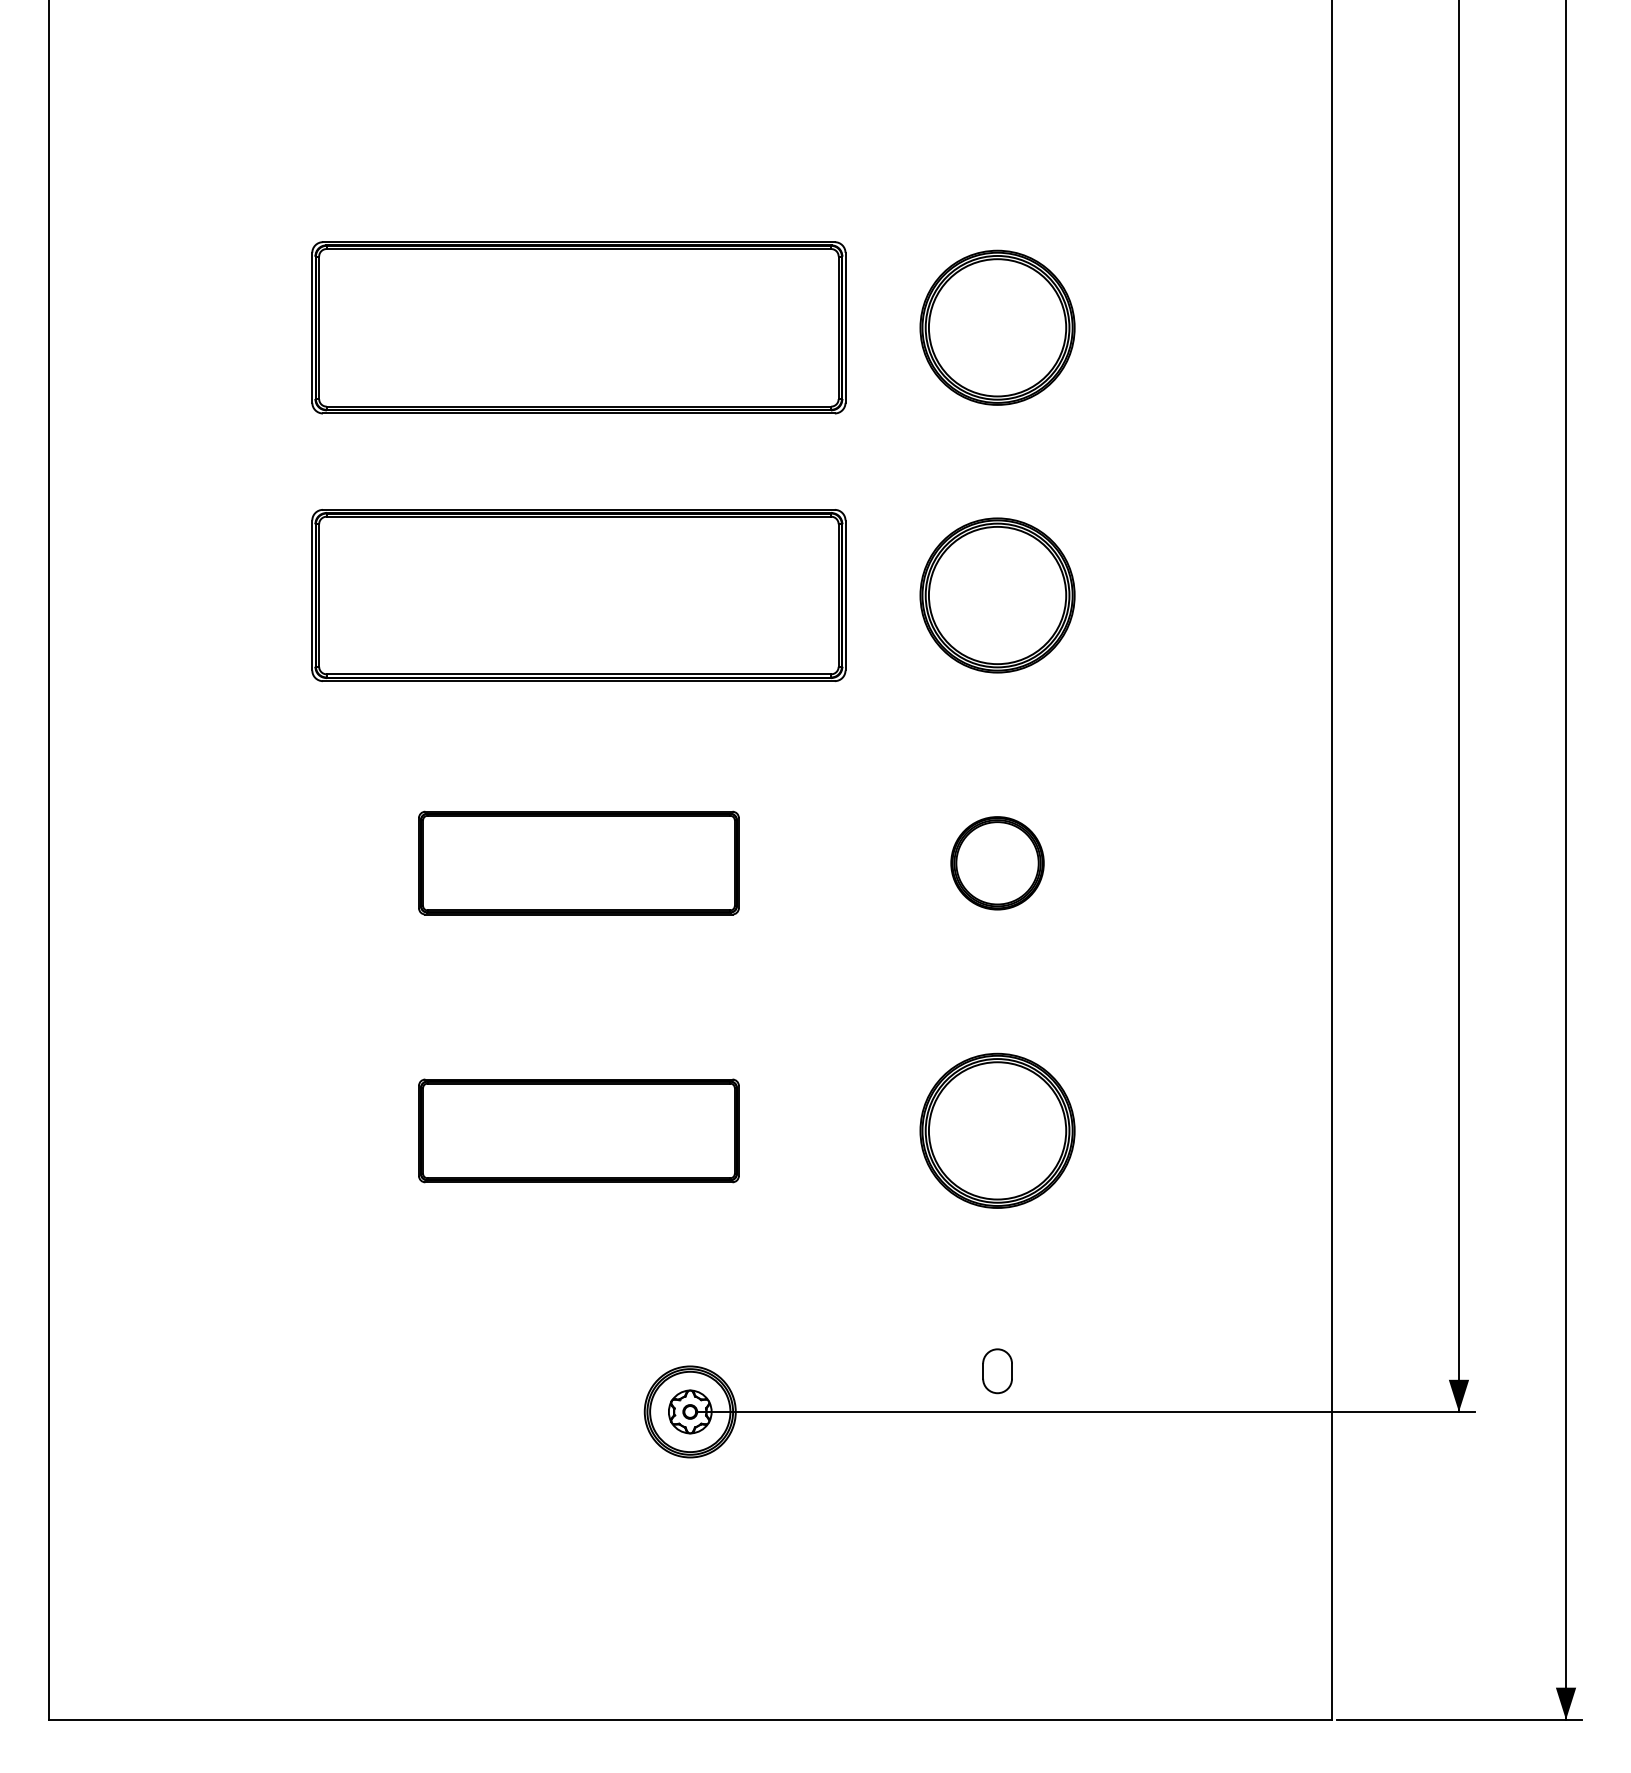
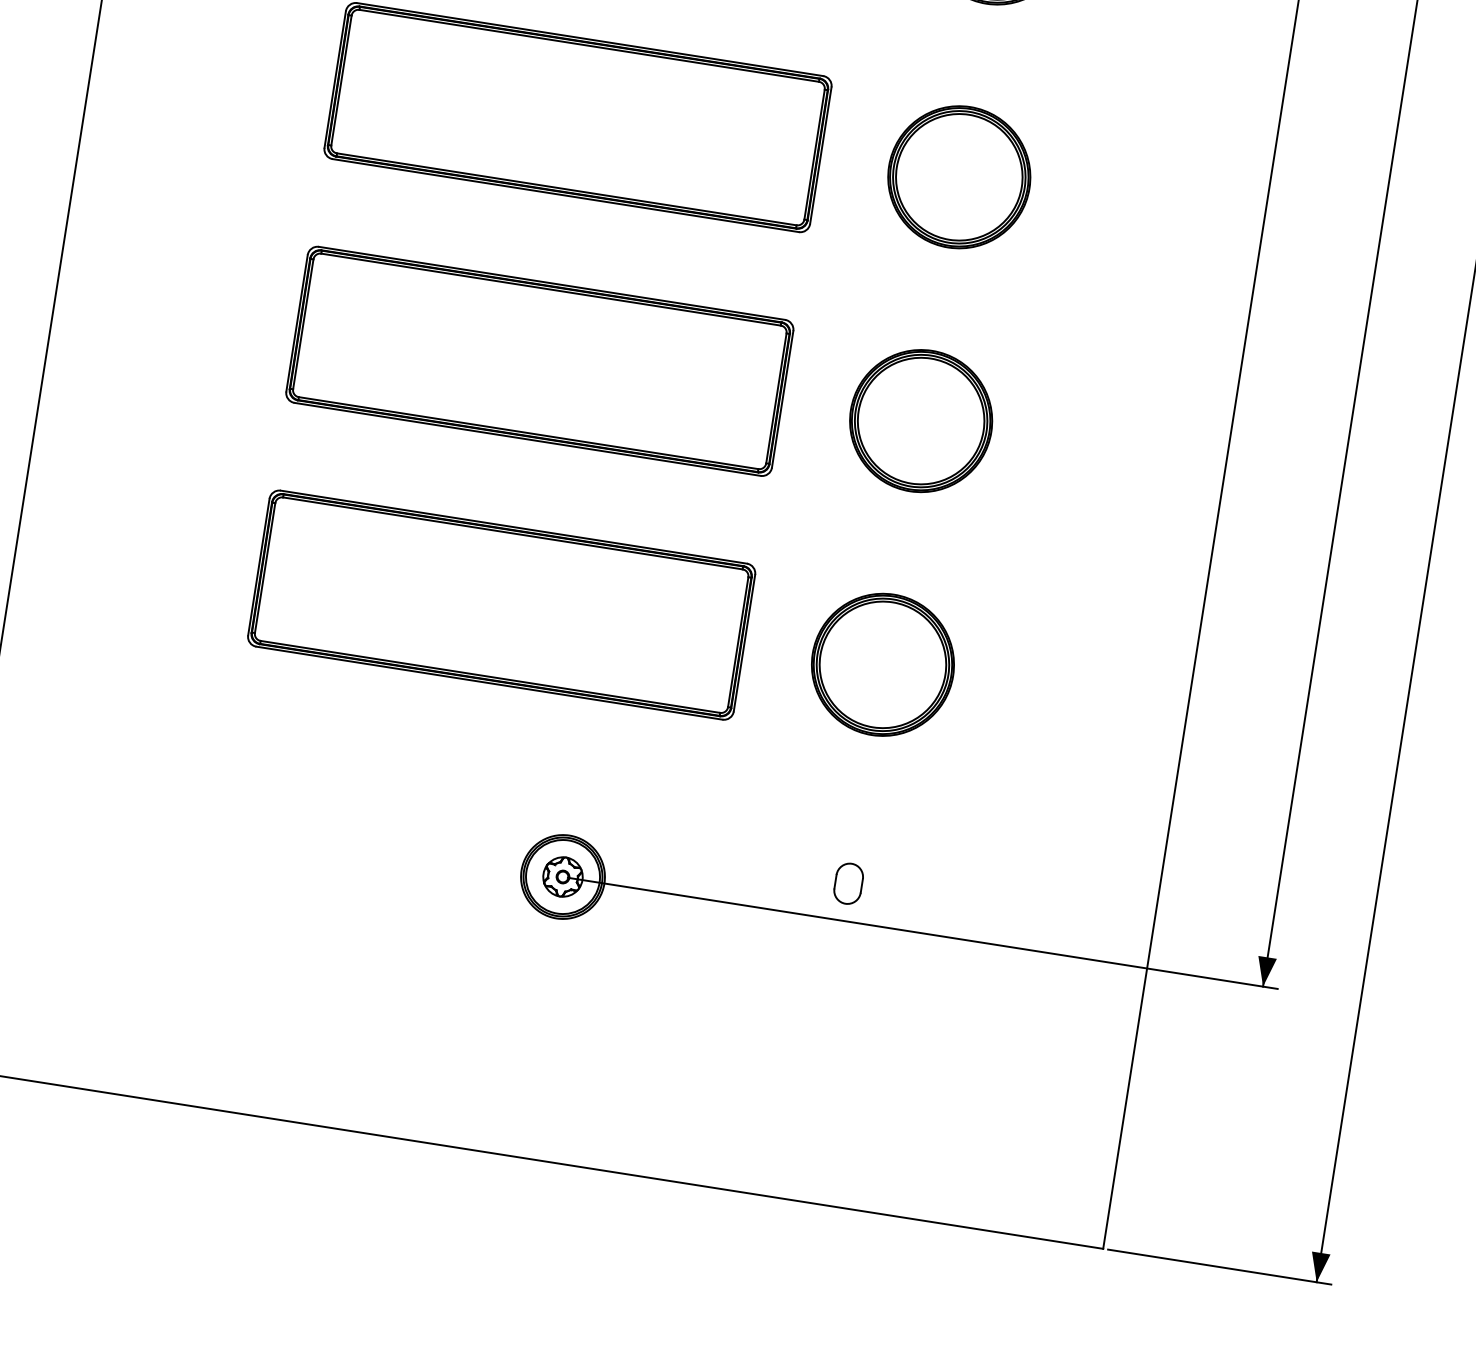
part: (578, 862) -> (539, 360), size x1.67
part: (997, 863) -> (921, 421), size x1.67
part: (578, 1130) -> (501, 604), size x1.67

